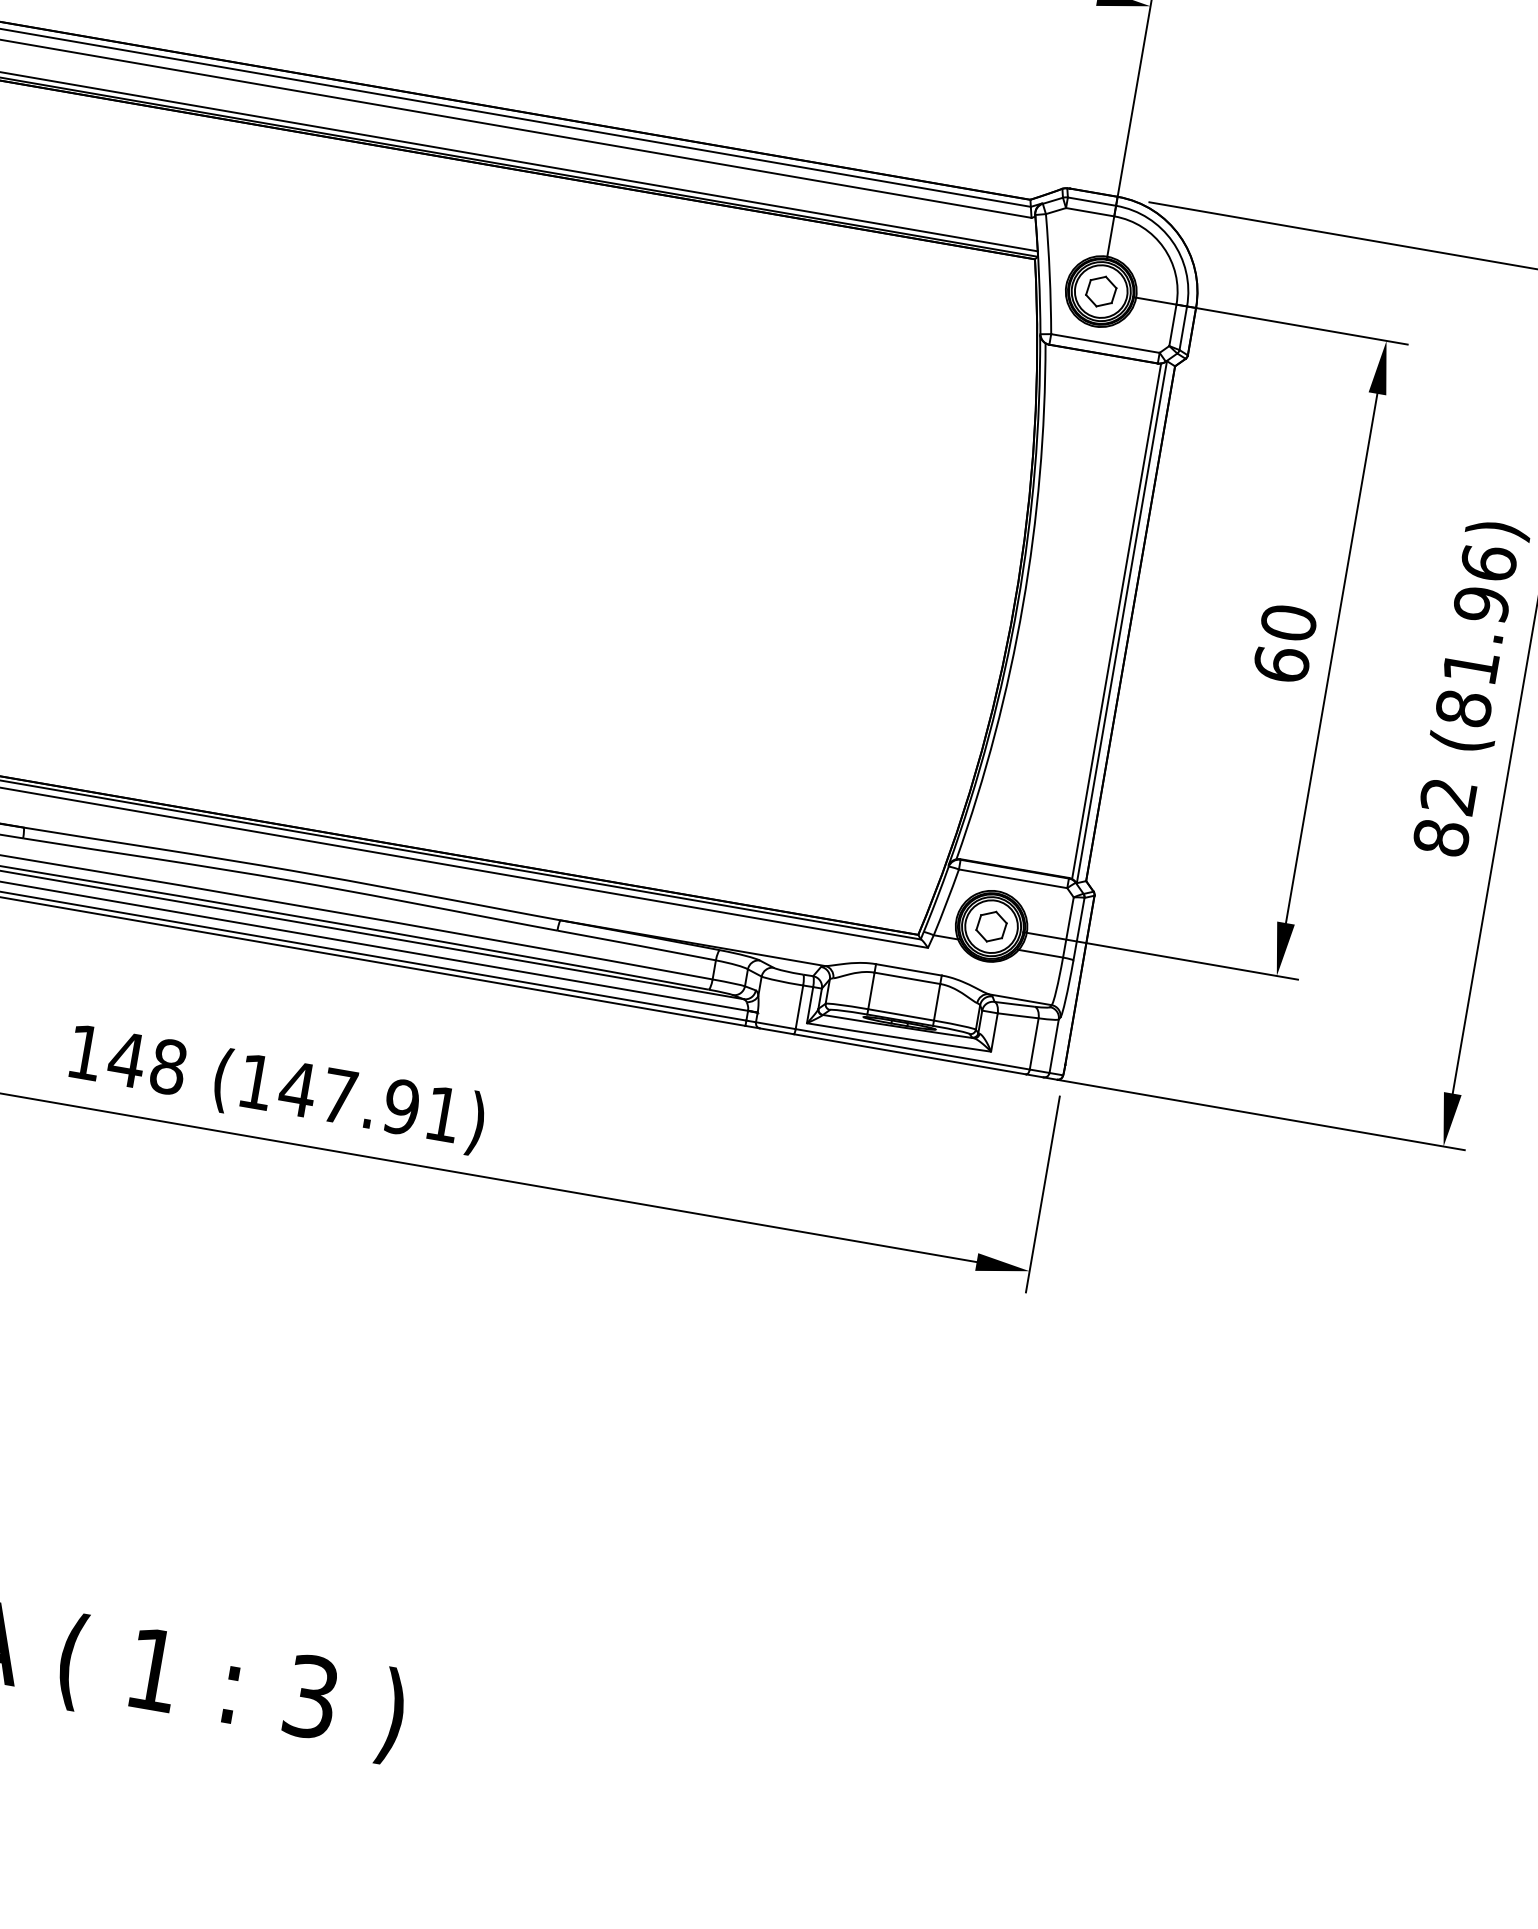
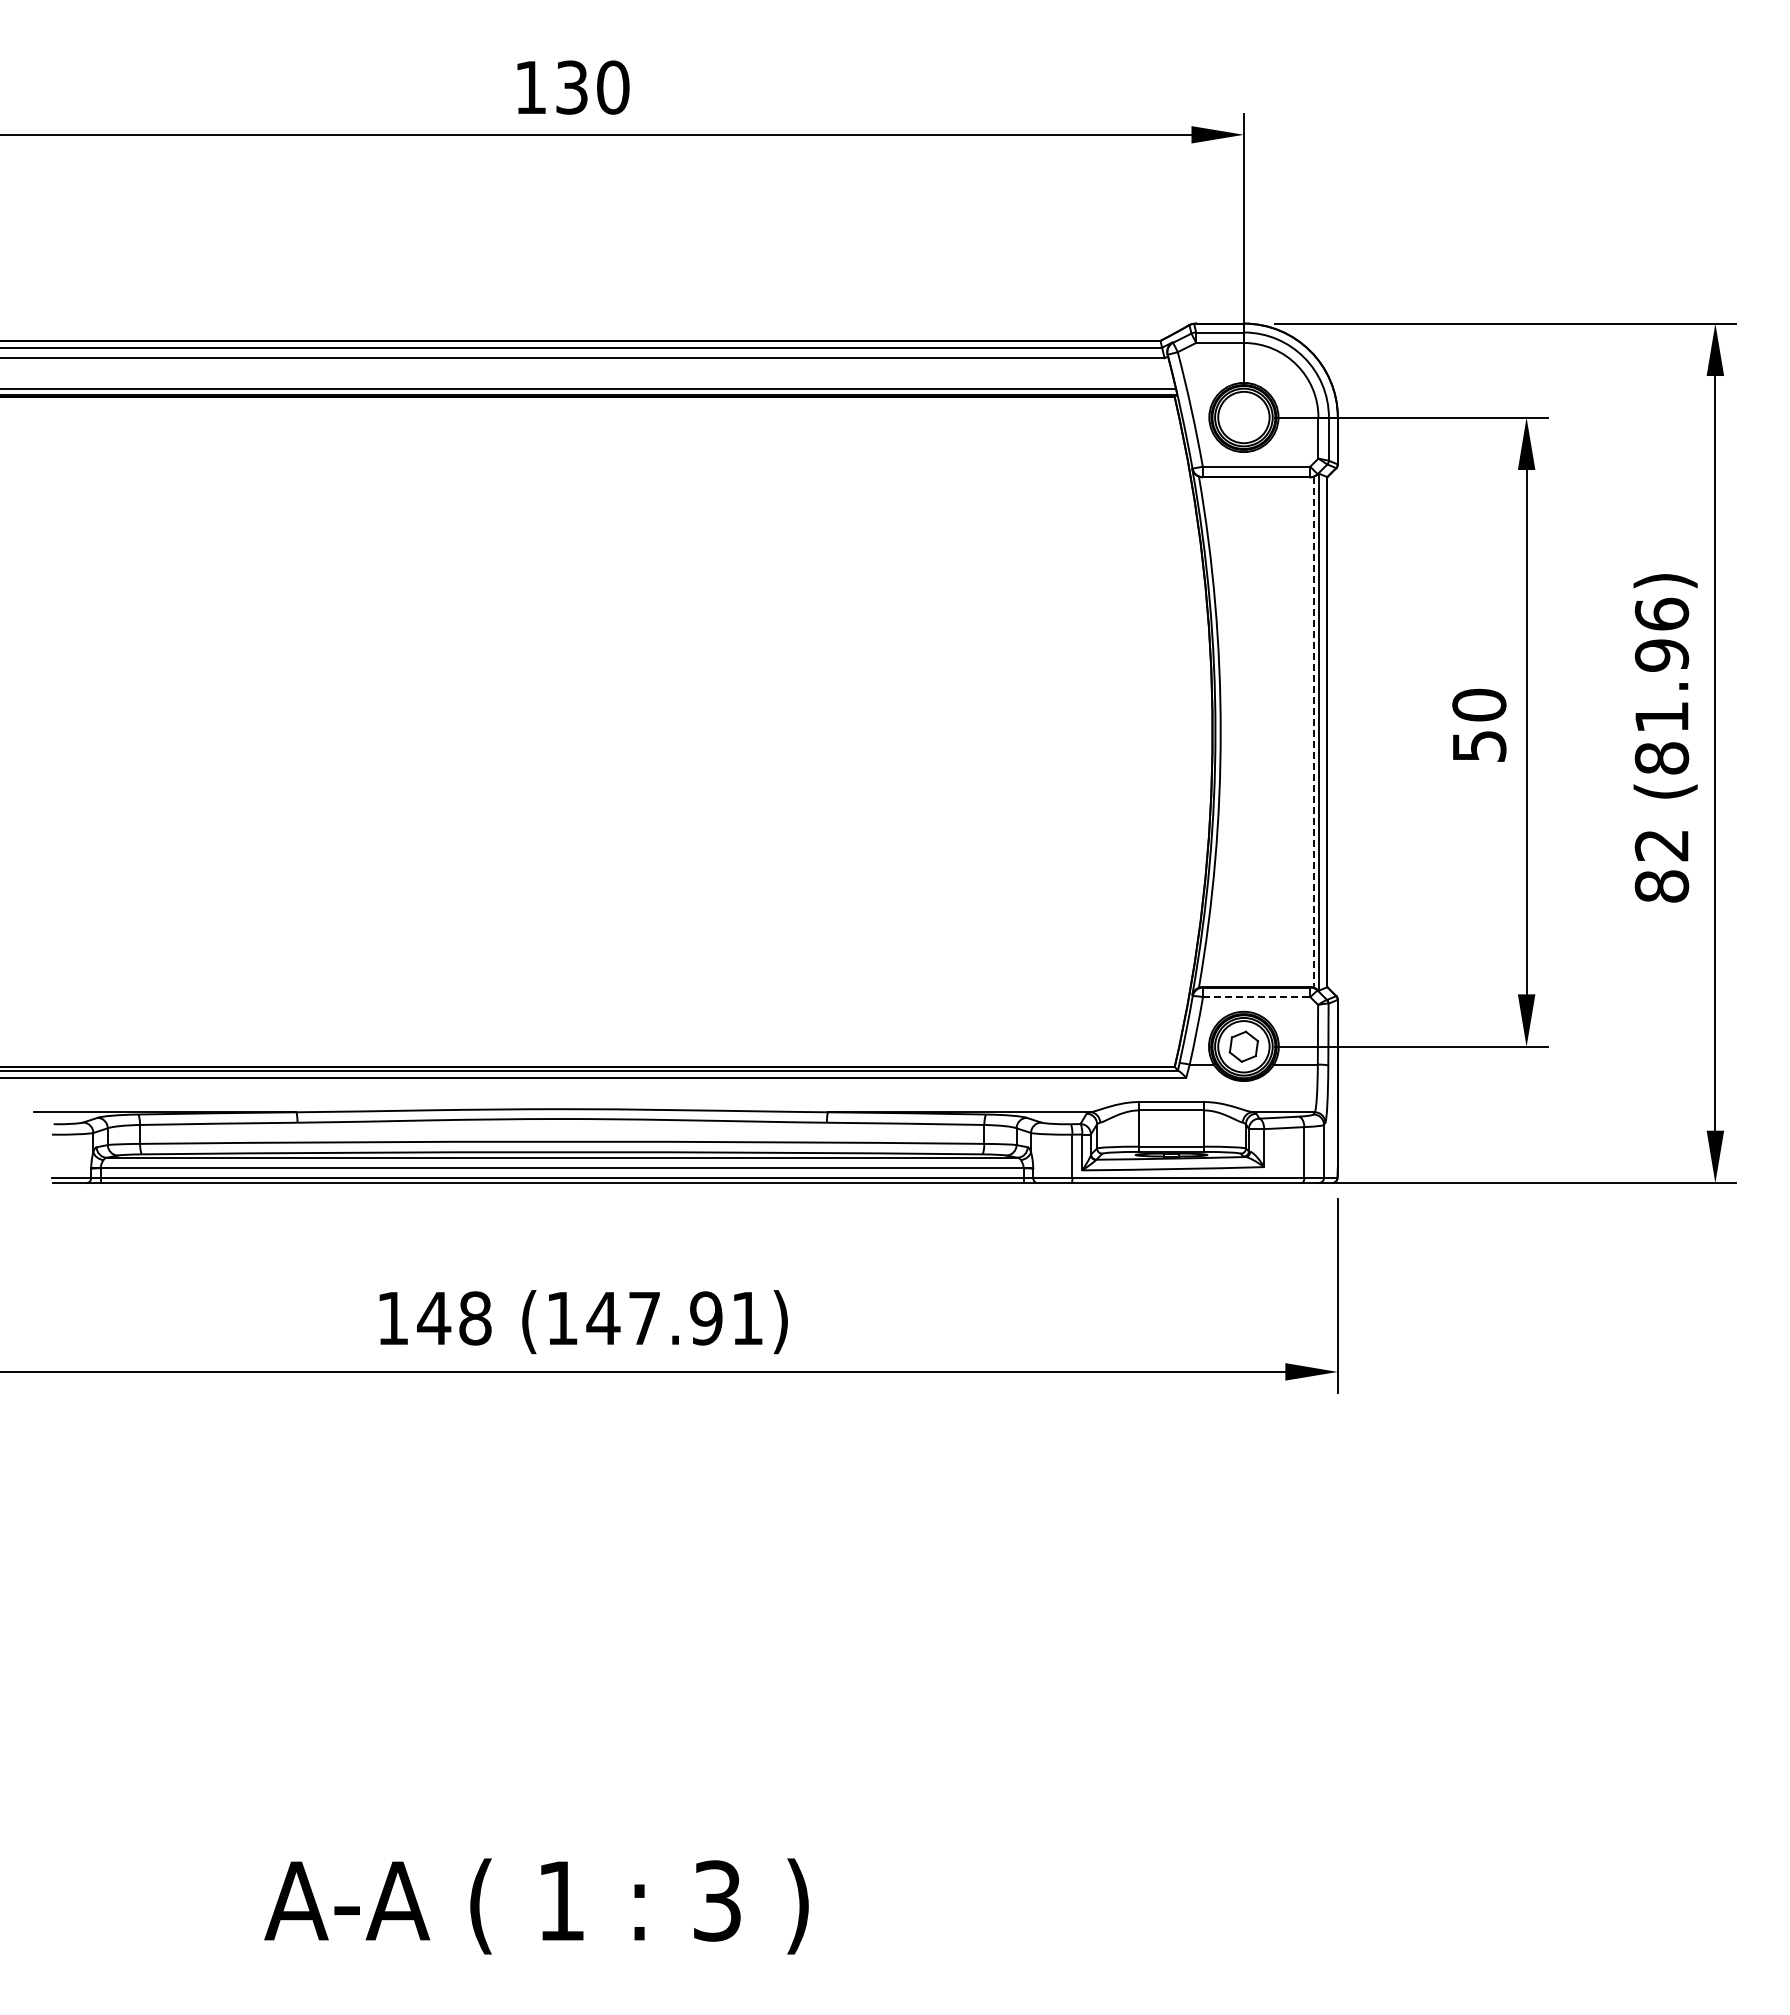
part: (1100, 291) -> (1243, 417), removed
line: (1116, 621) -> (1313, 732), solid -> dashed
text: (1281, 663) -> (1479, 745), 60 -> 50
line: (1012, 879) -> (1256, 997), solid -> dashed

